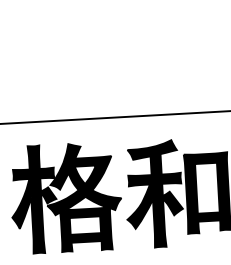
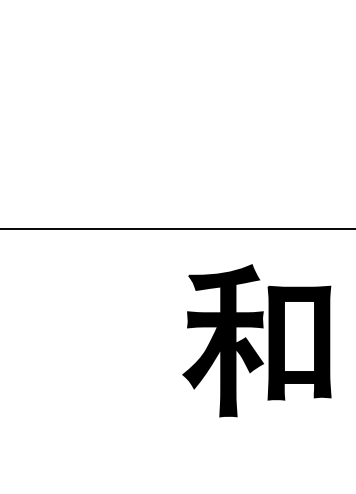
part: (65, 197) -> (97, 338), removed

